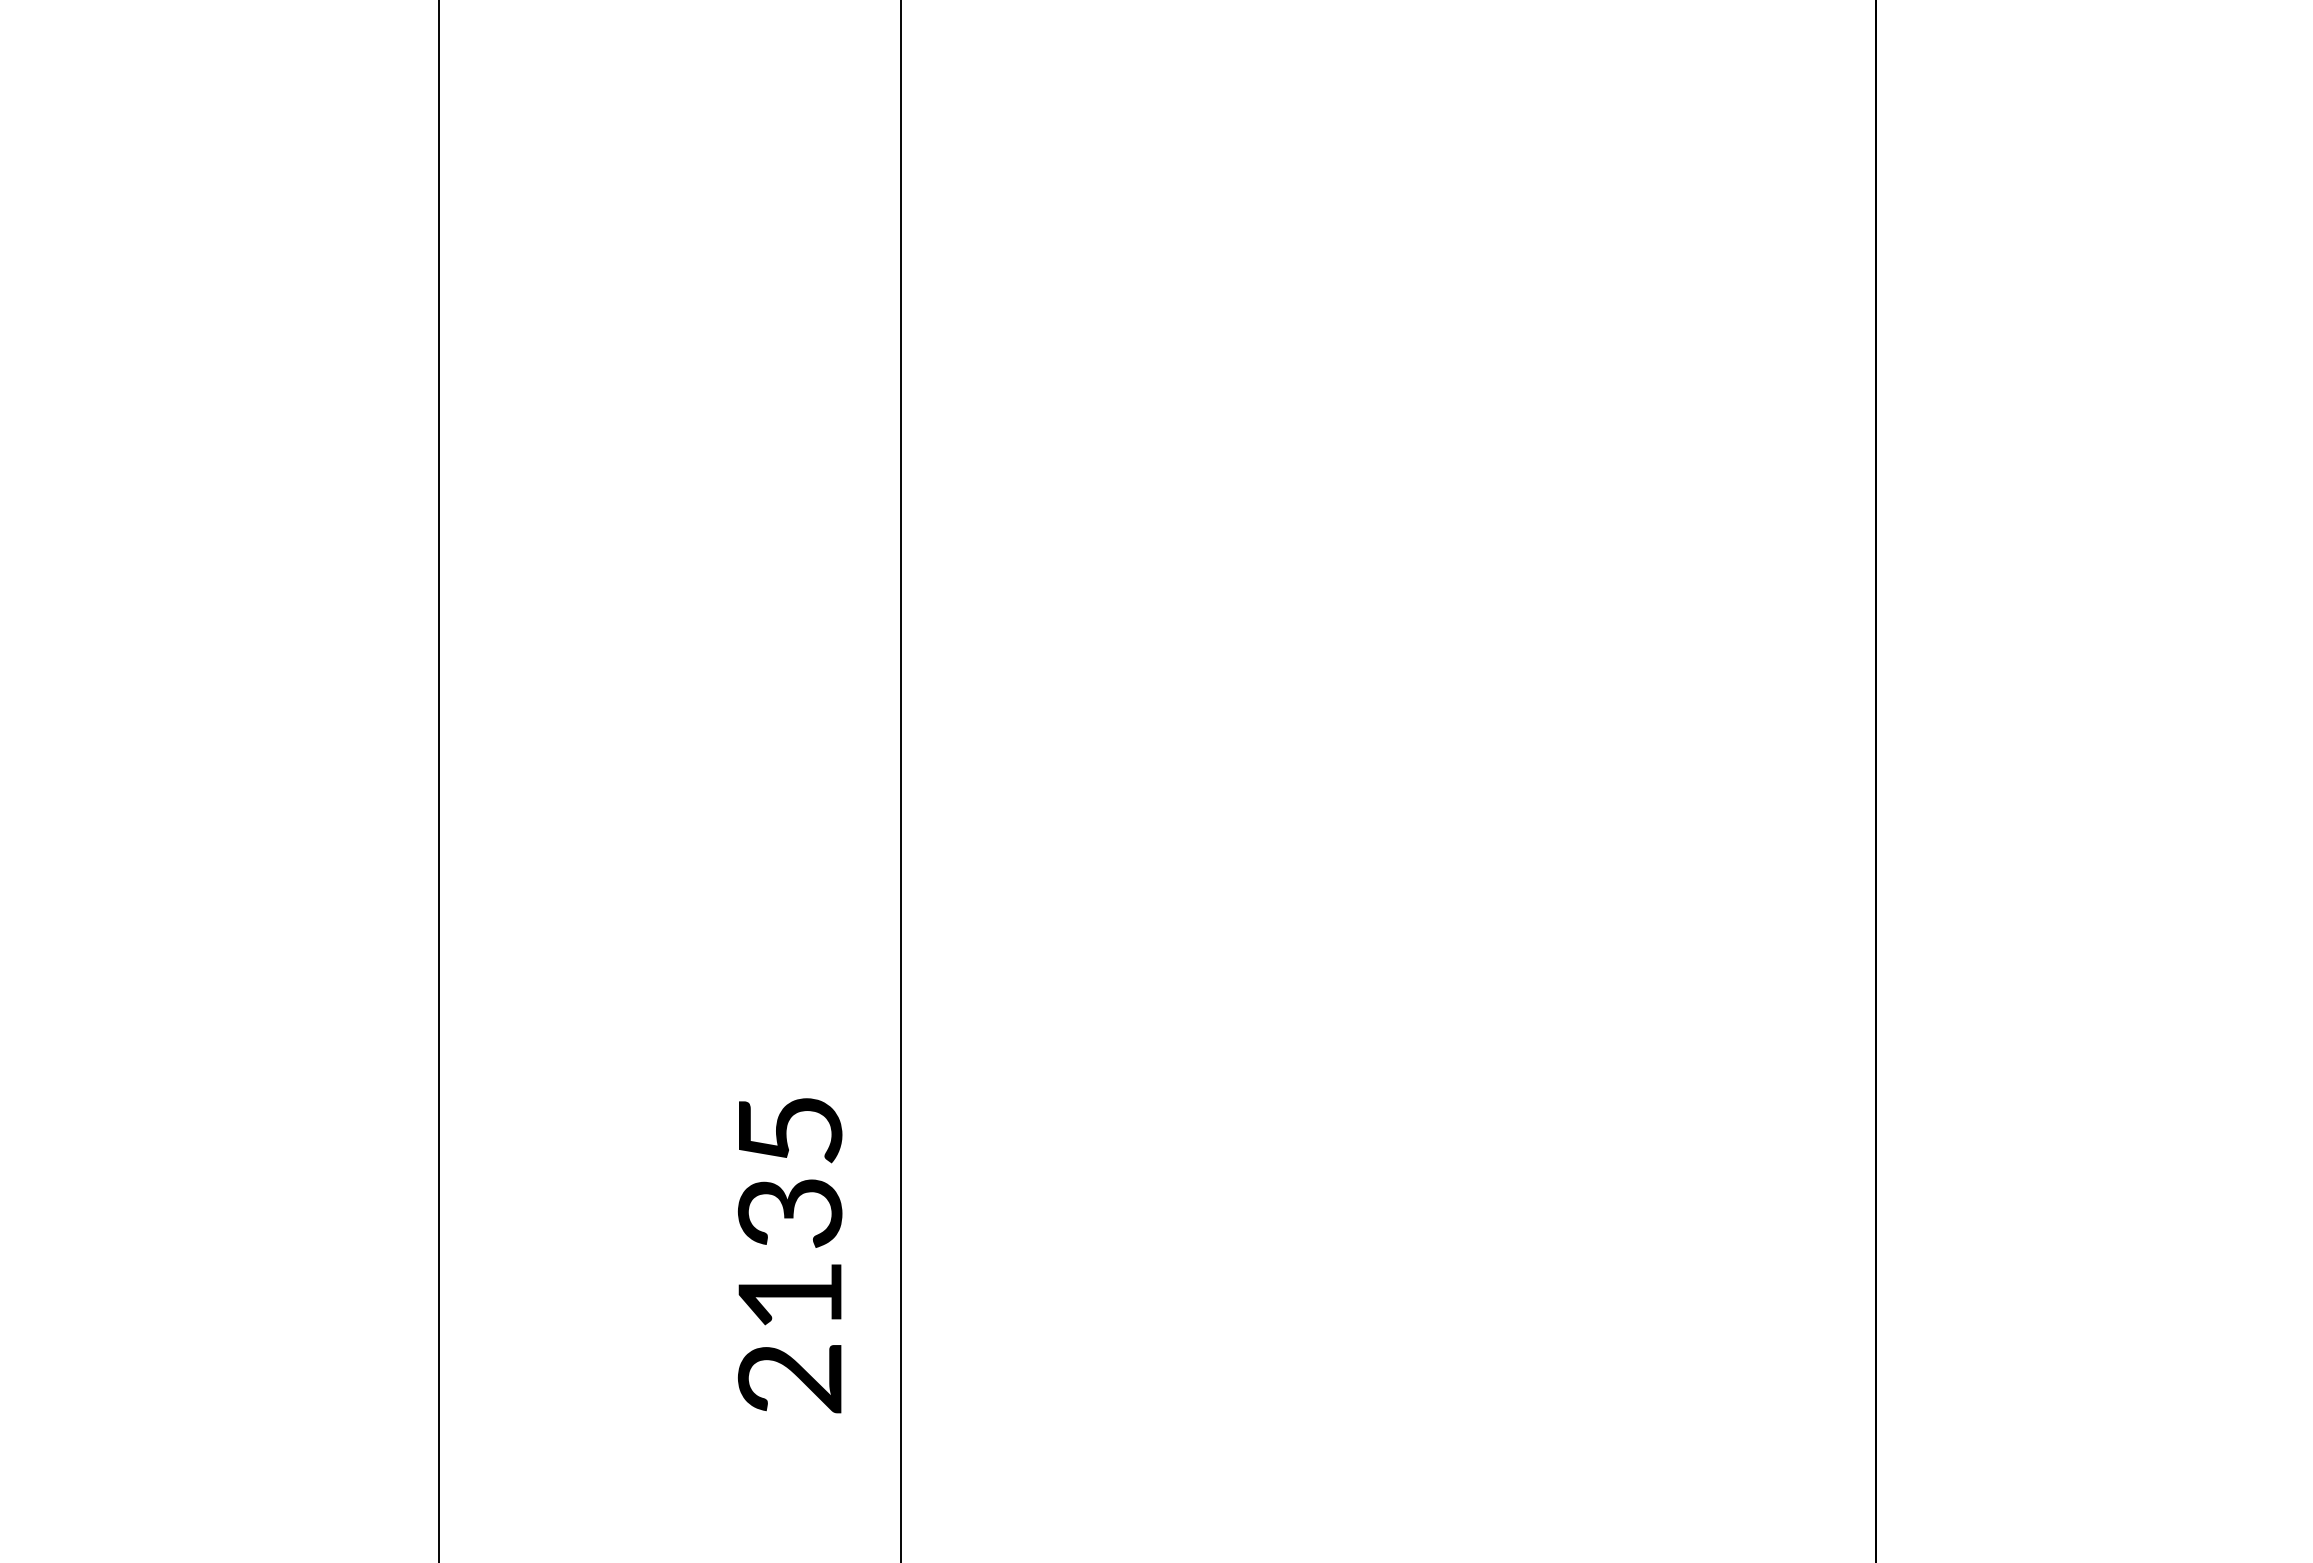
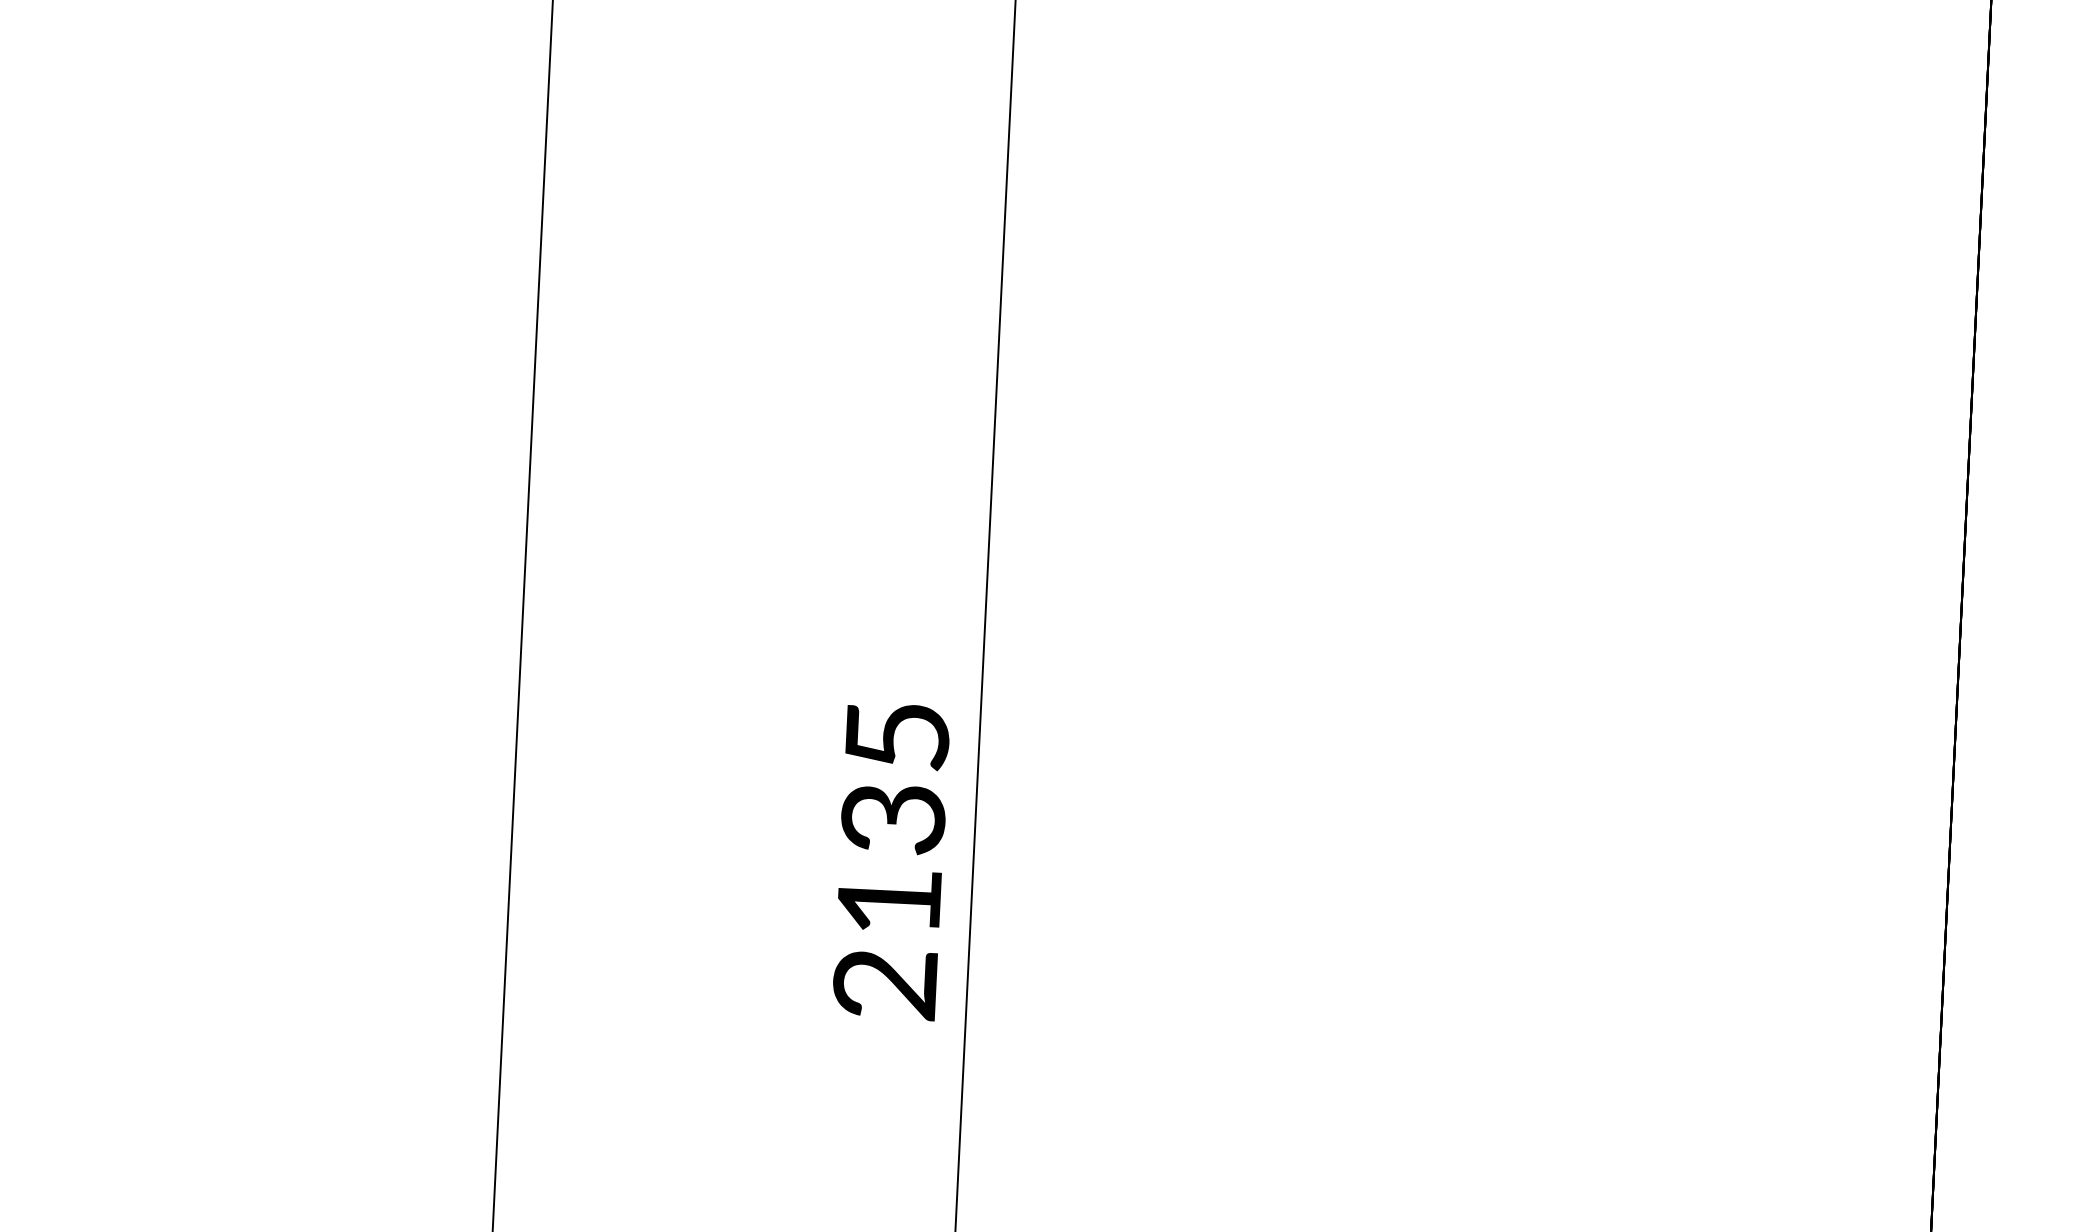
text: (790, 1255) -> (891, 861), moved

